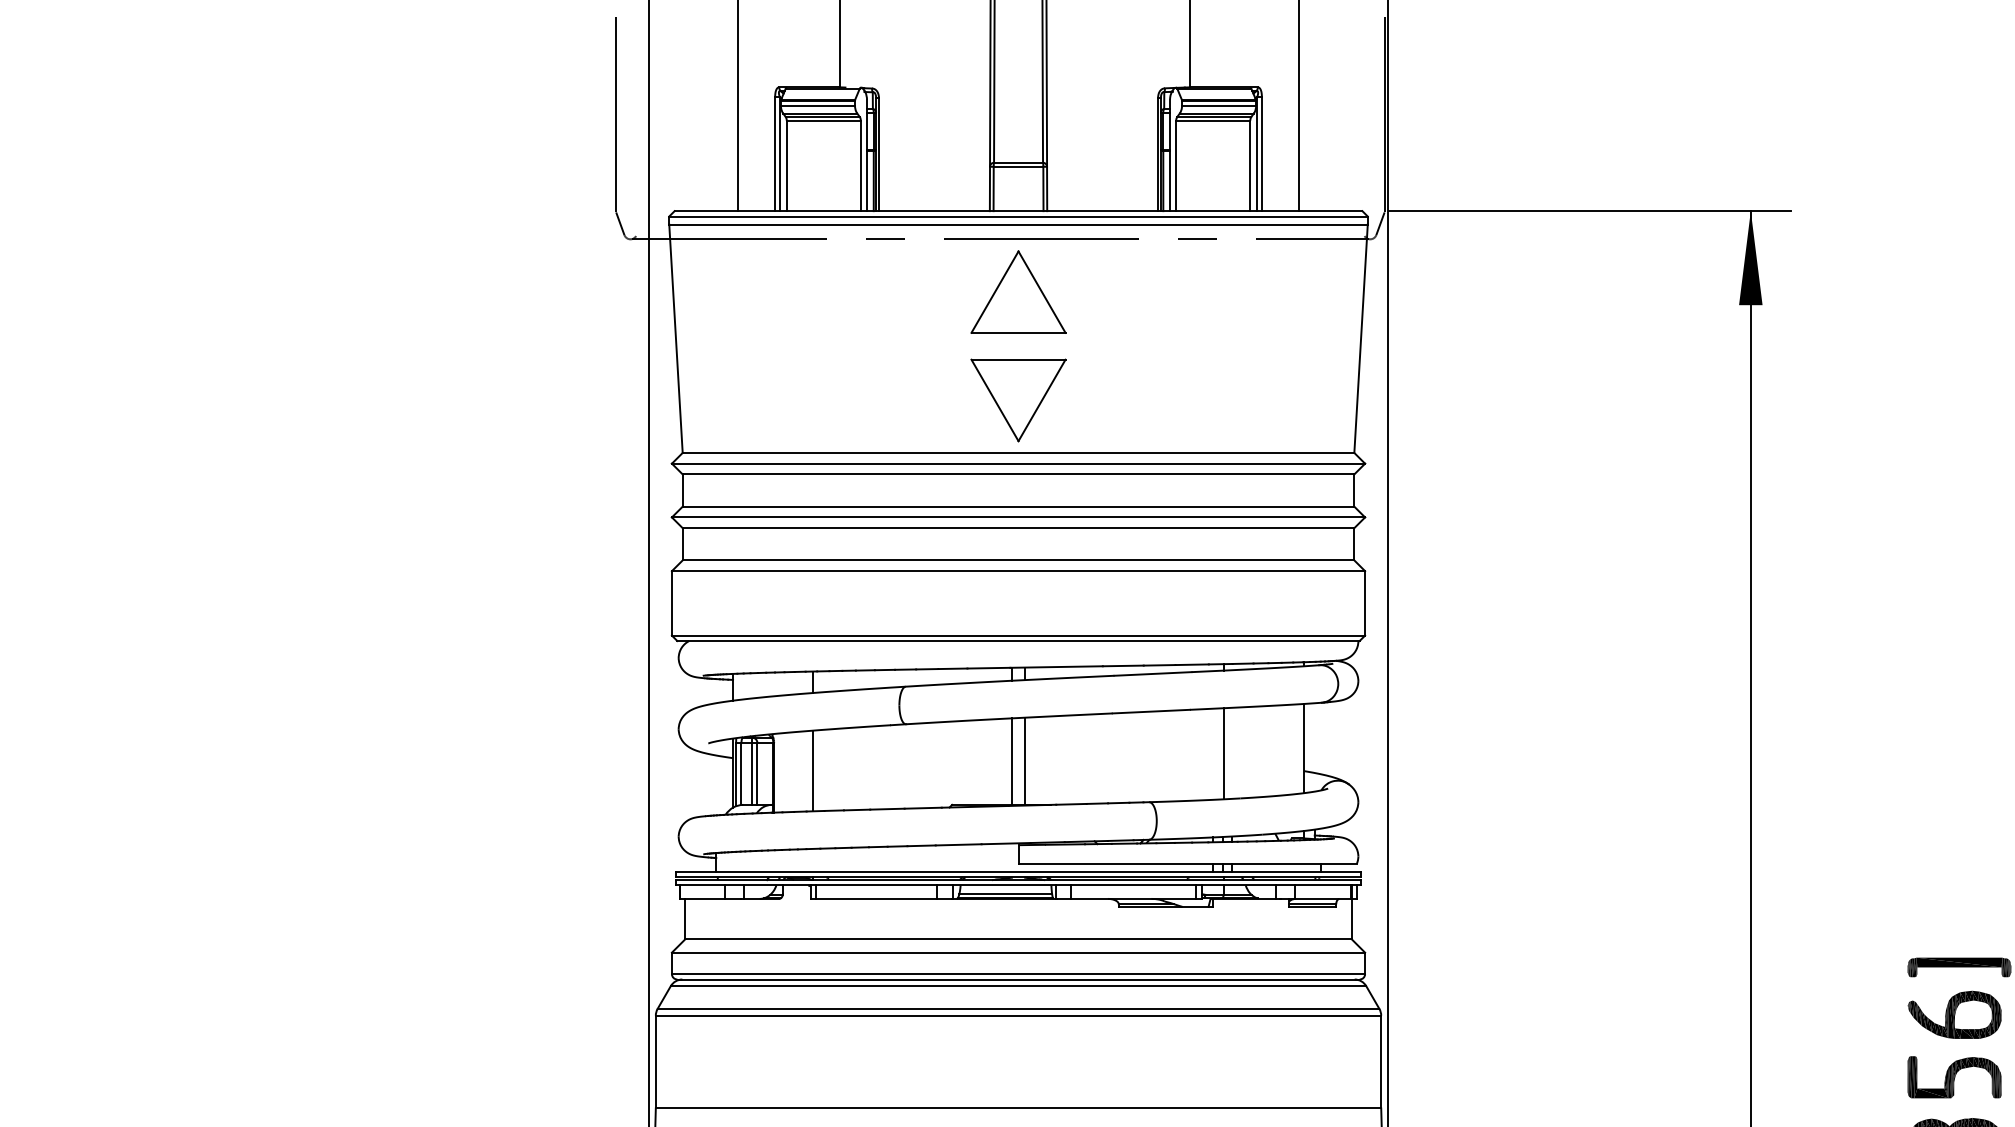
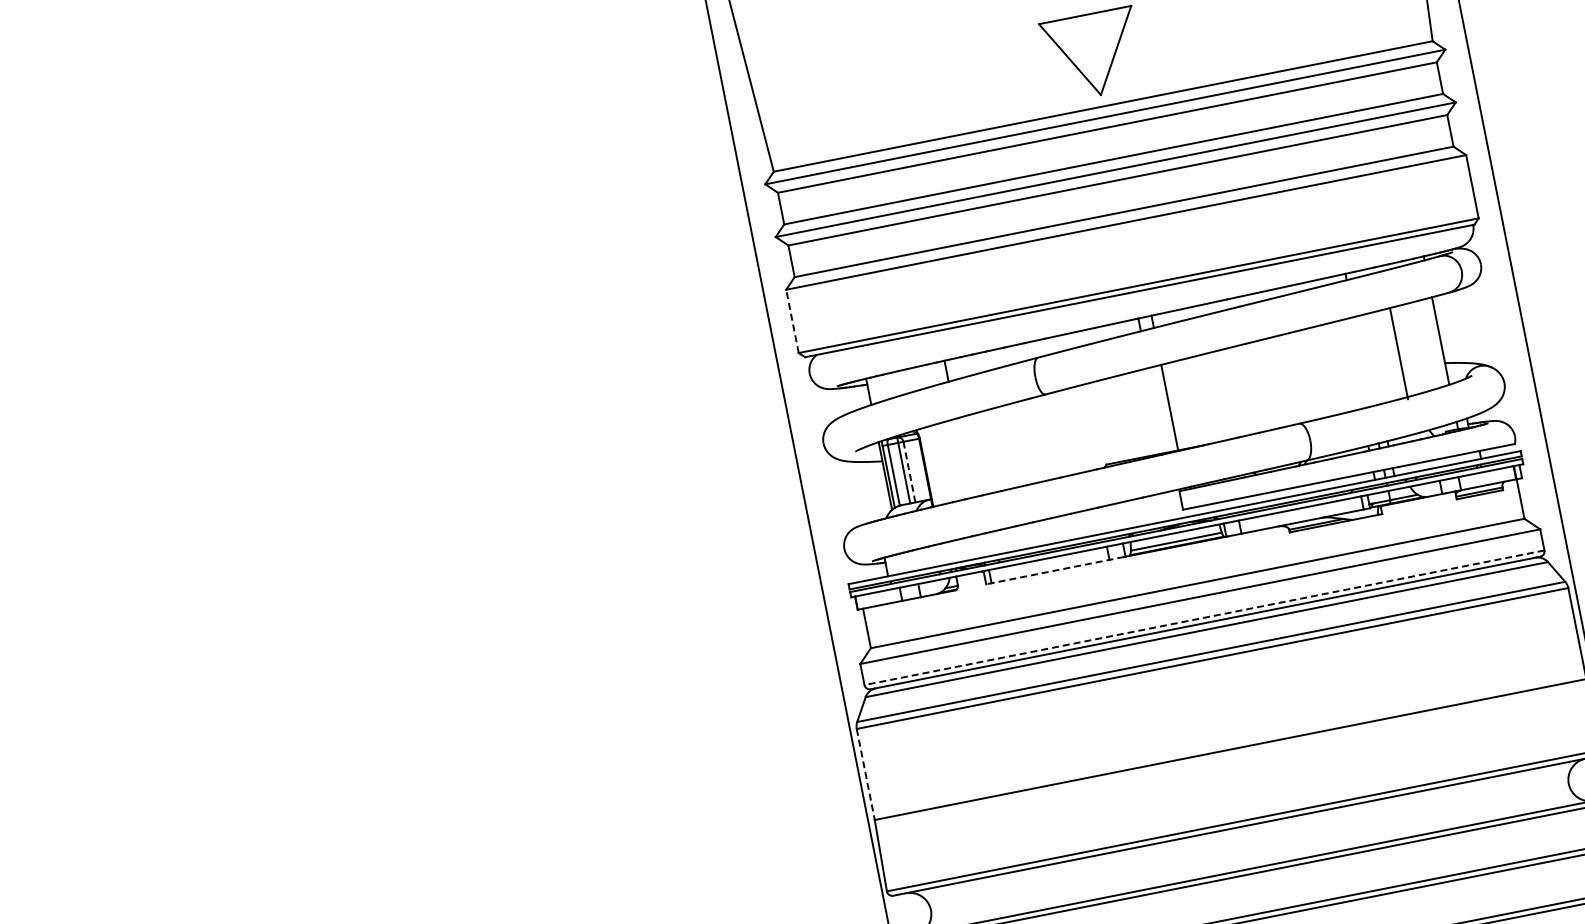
line: (671, 602) -> (791, 320), solid -> dashed
line: (1223, 753) -> (1398, 354), moved
line: (1011, 761) -> (1156, 410), removed
line: (813, 770) -> (963, 457), removed
line: (757, 773) -> (909, 471), solid -> dashed
line: (880, 898) -> (1054, 570), solid -> dashed
line: (1018, 974) -> (1204, 618), solid -> dashed
line: (655, 1062) -> (865, 774), solid -> dashed

